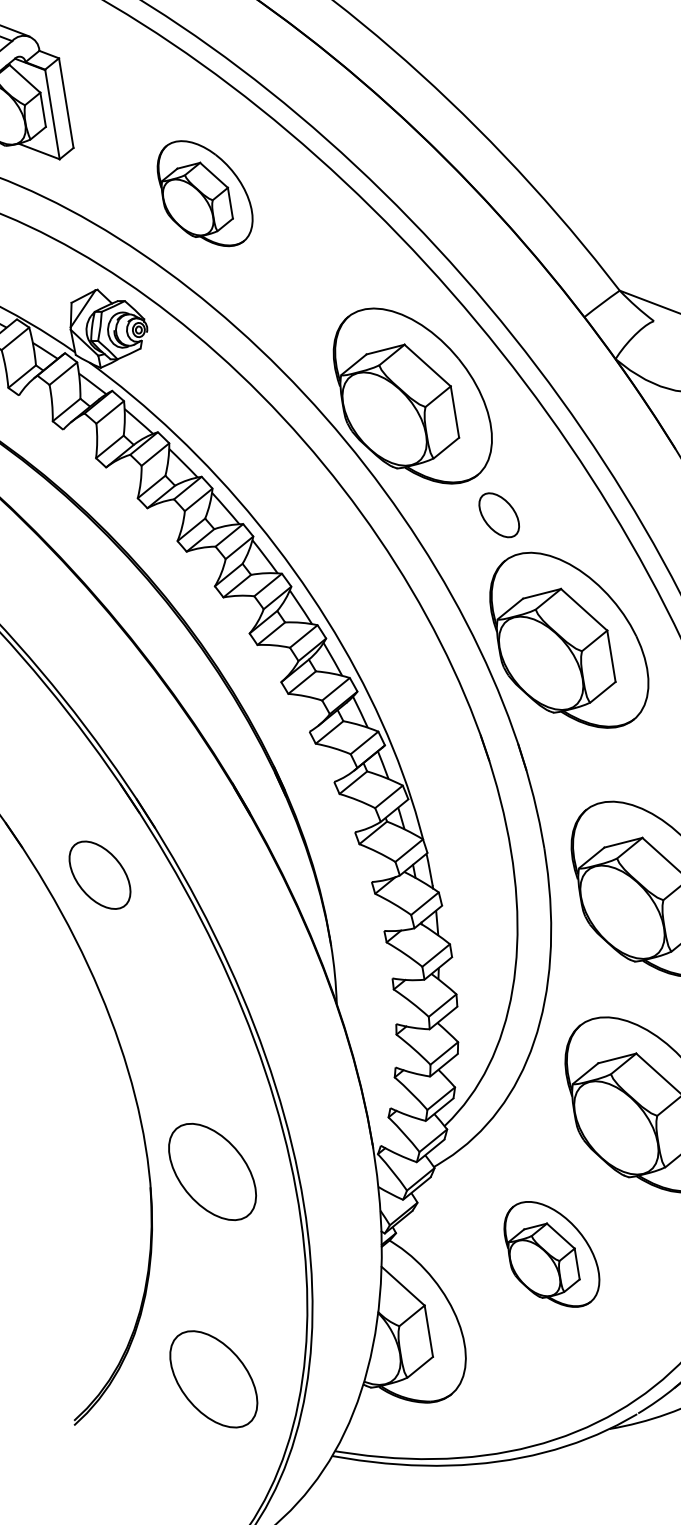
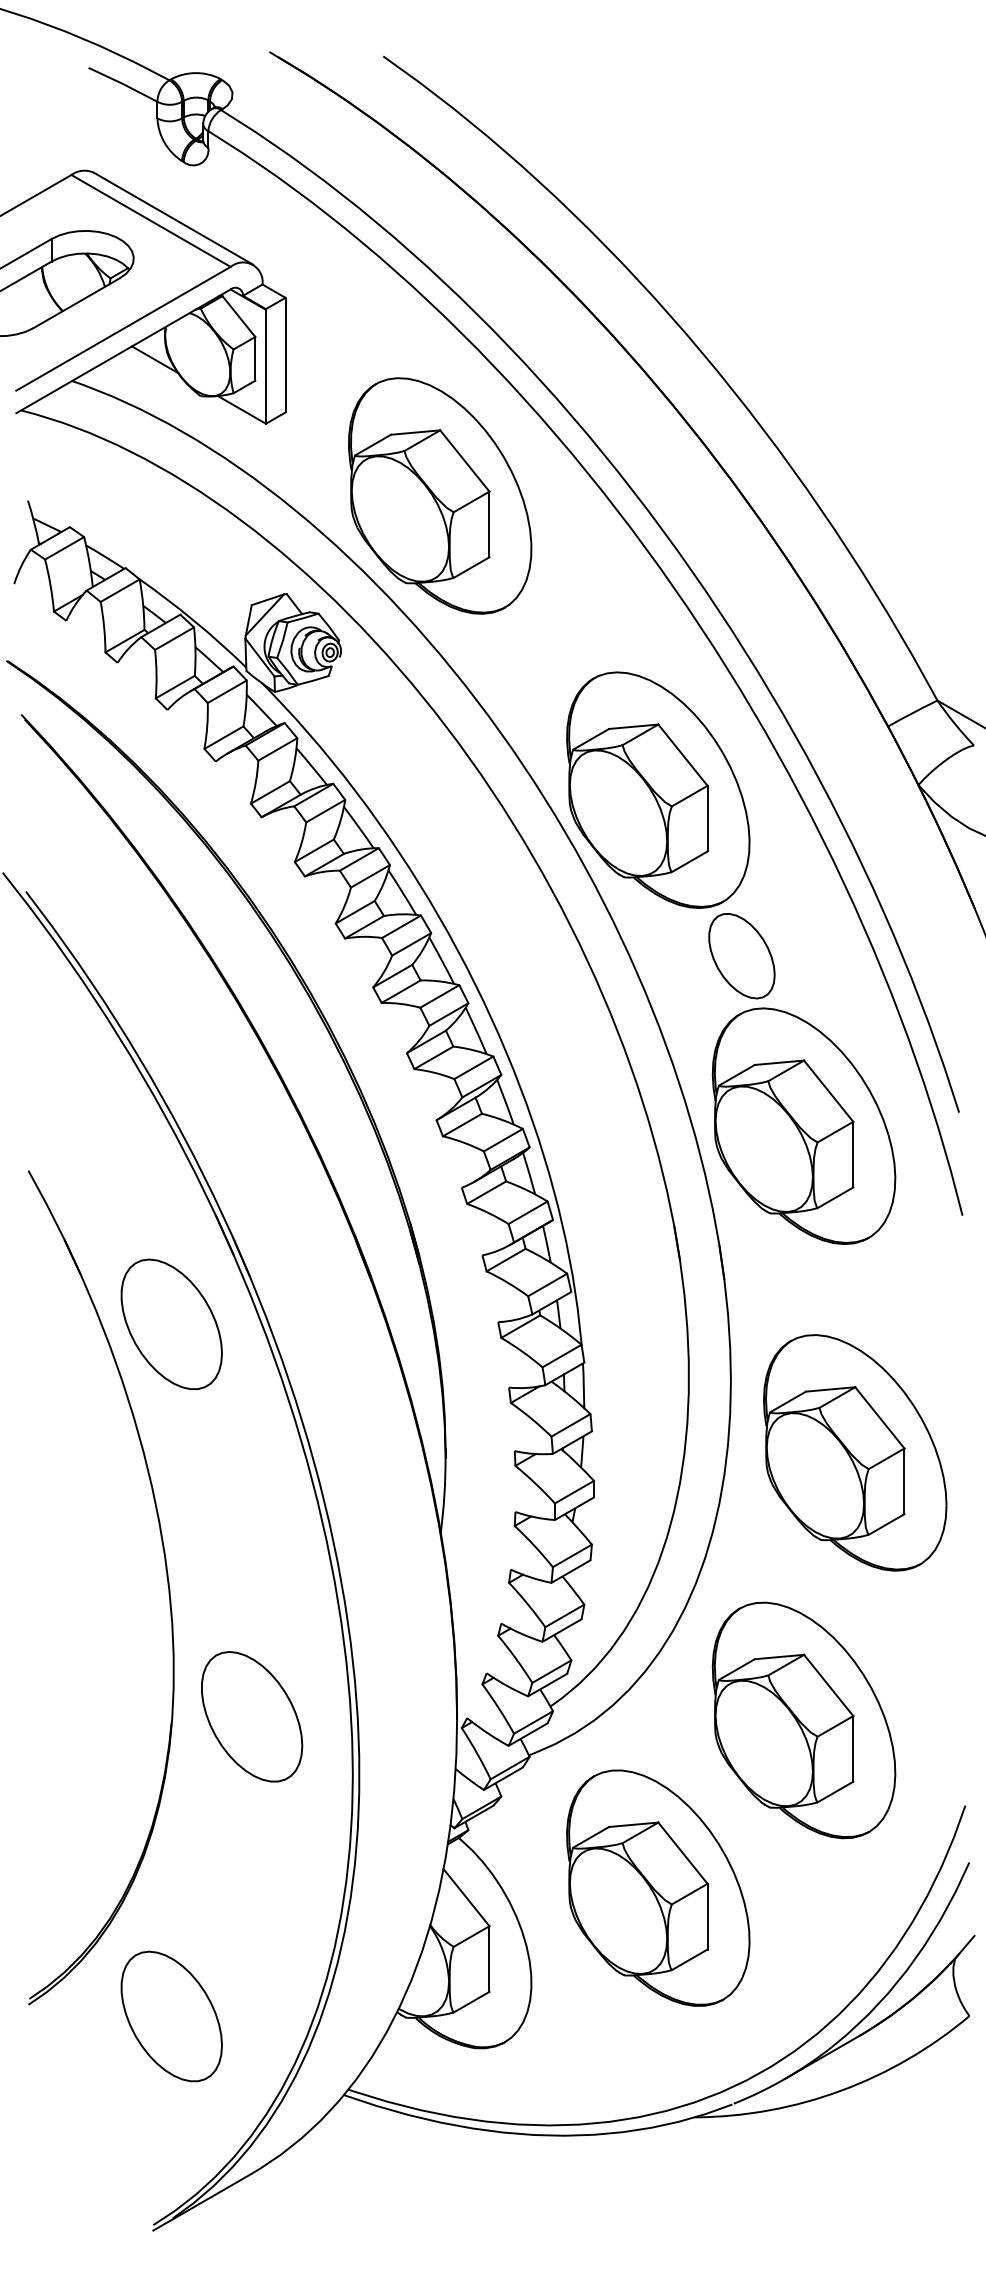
part: (205, 193) -> (440, 495), size x1.67
part: (498, 515) -> (741, 956), size x1.43
part: (99, 874) -> (171, 1323), size x1.43
part: (551, 1253) -> (658, 1887), size x1.67
part: (213, 1379) -> (171, 2016), moved

